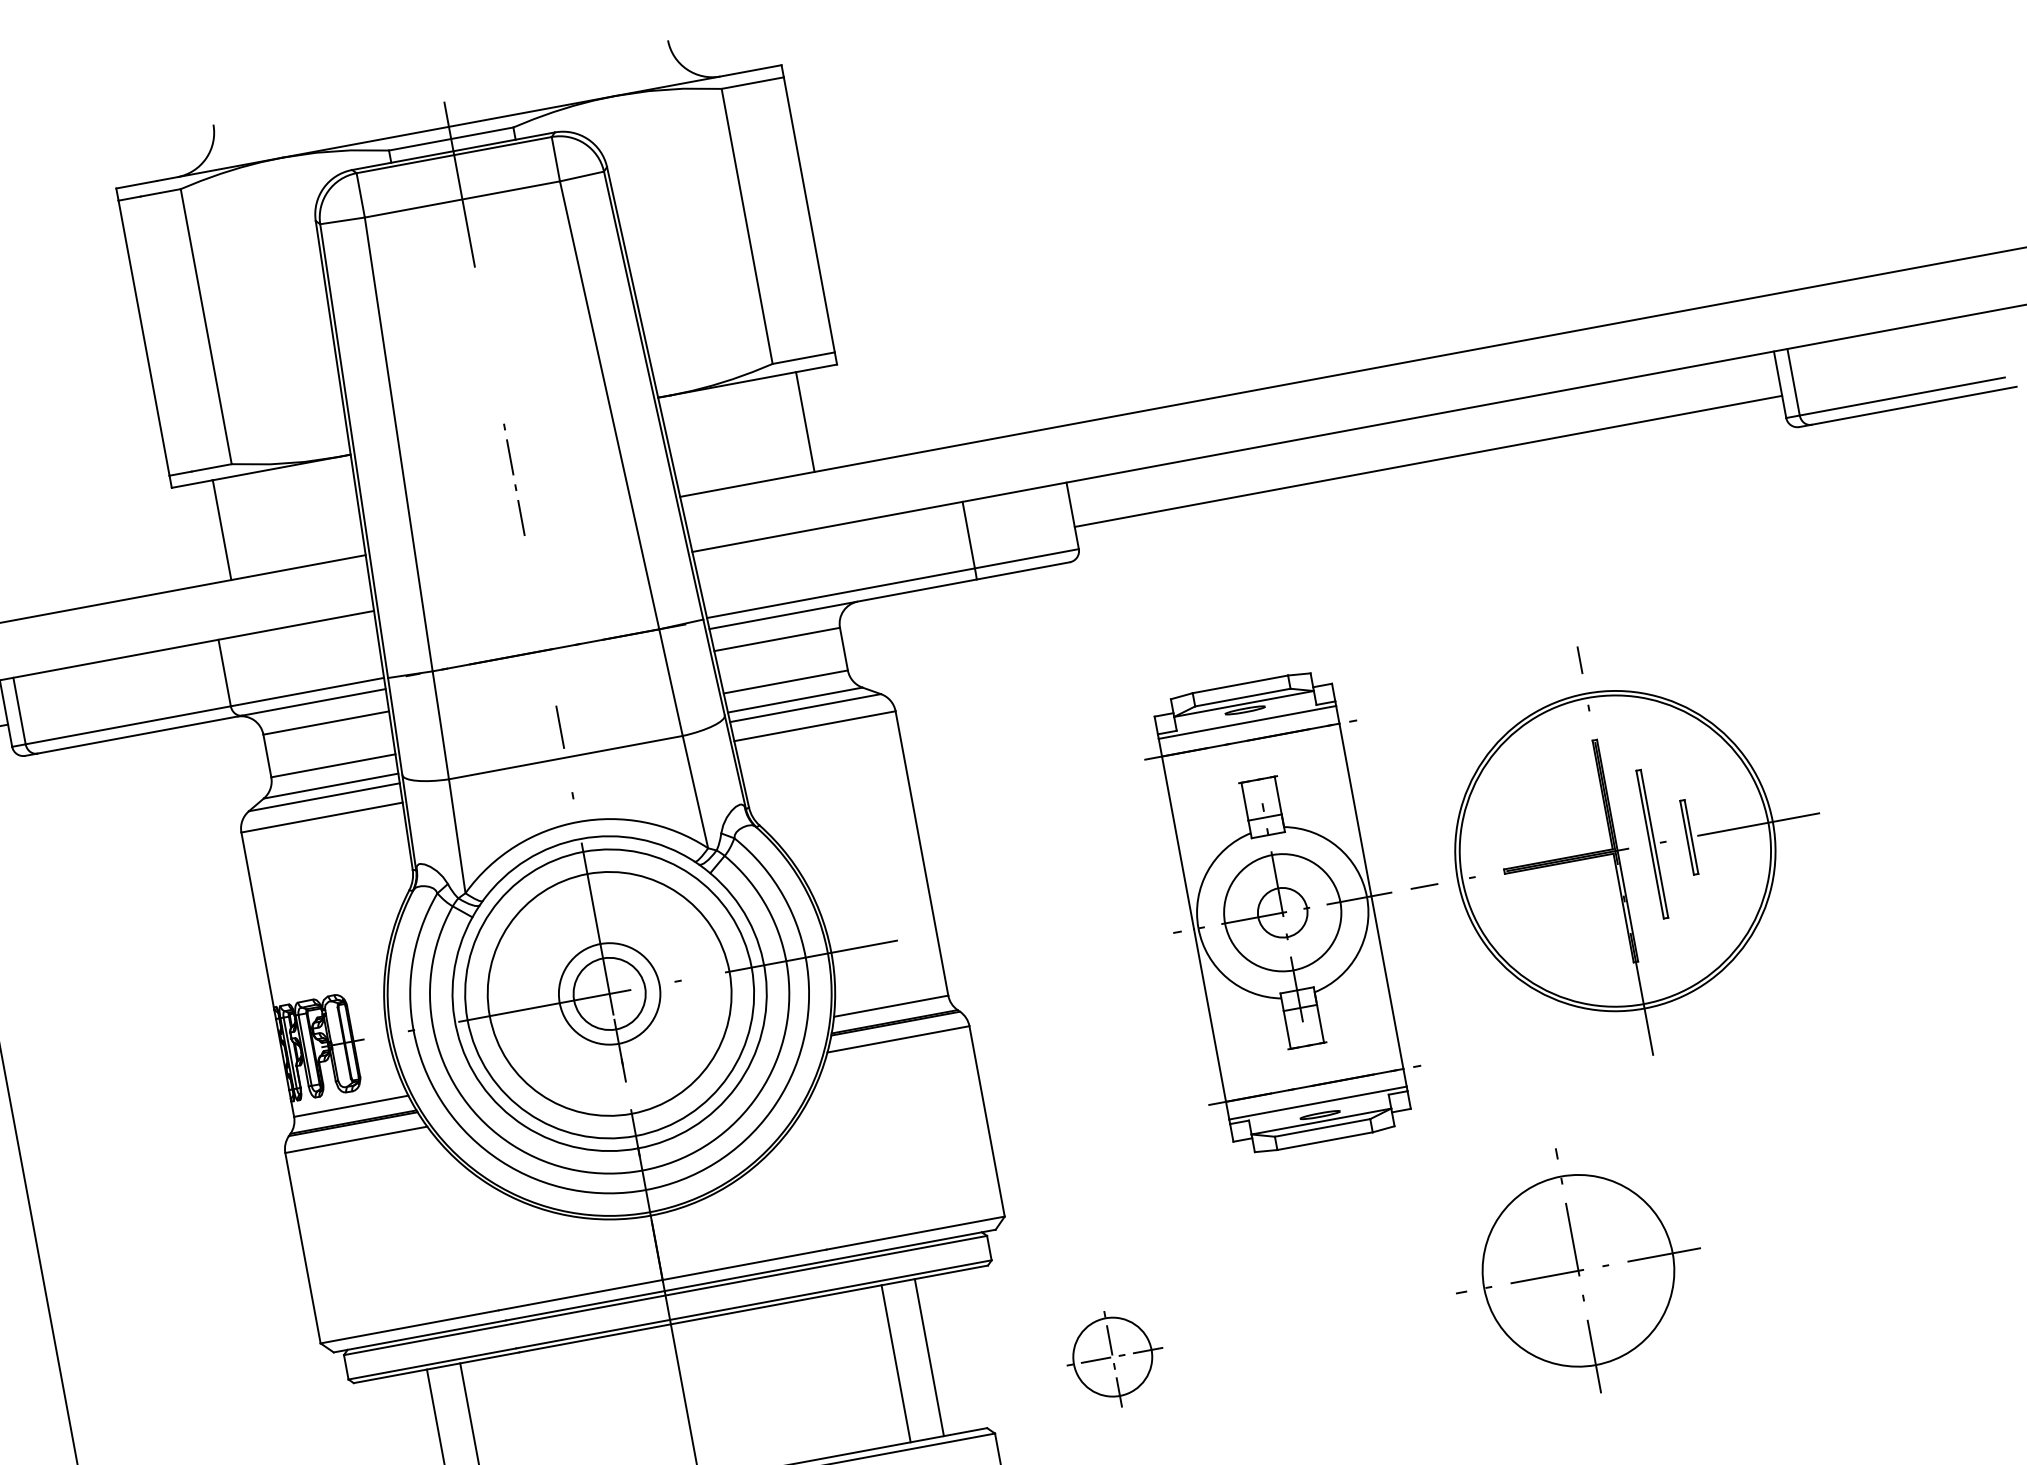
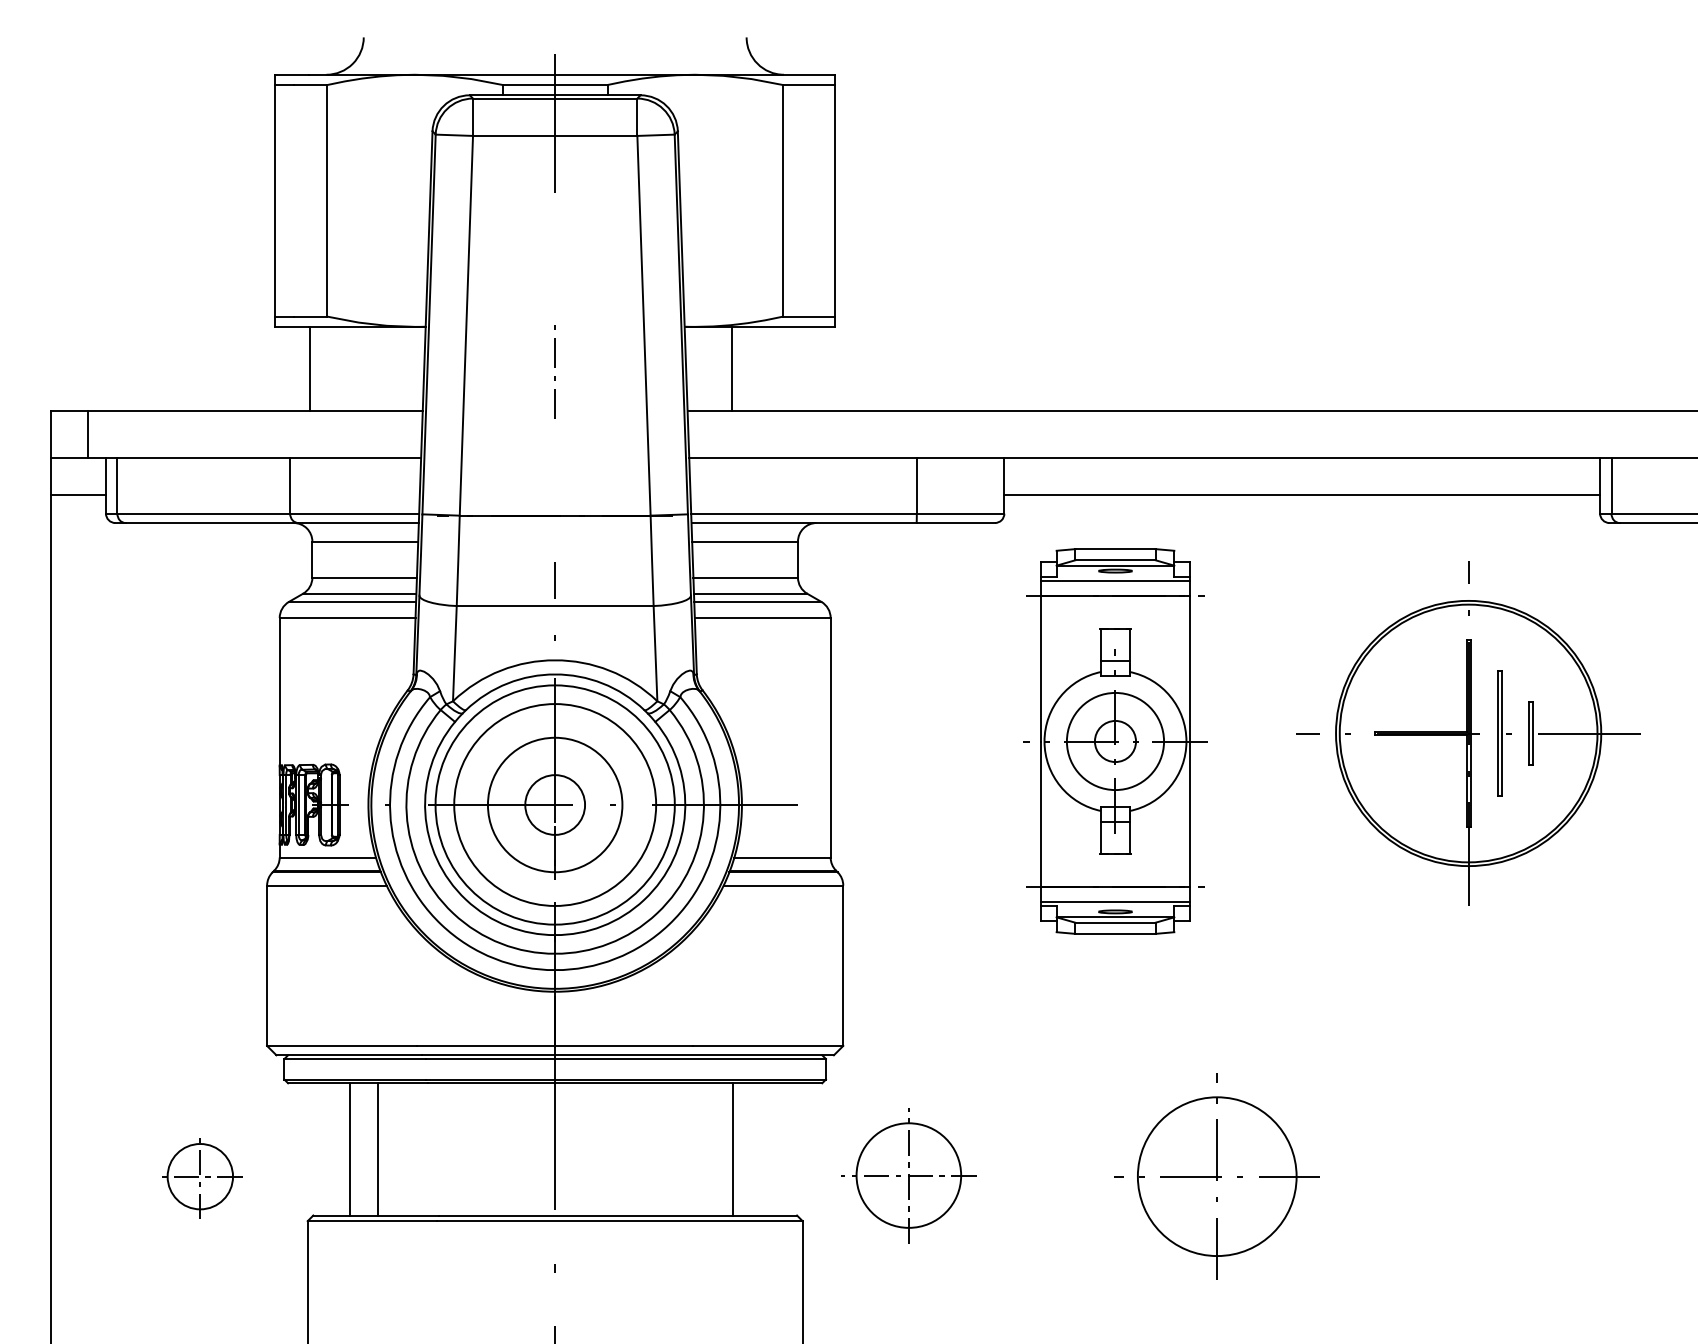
line: (804, 421) -> (731, 368), moved
part: (1615, 851) -> (1468, 733), moved
part: (1282, 912) -> (1115, 741), moved
circle: (610, 994) -> (555, 805), size x1.6
part: (1577, 1270) -> (1216, 1176), moved
line: (929, 1357) -> (760, 1149), removed
part: (1114, 1358) -> (911, 1178), size x1.6

